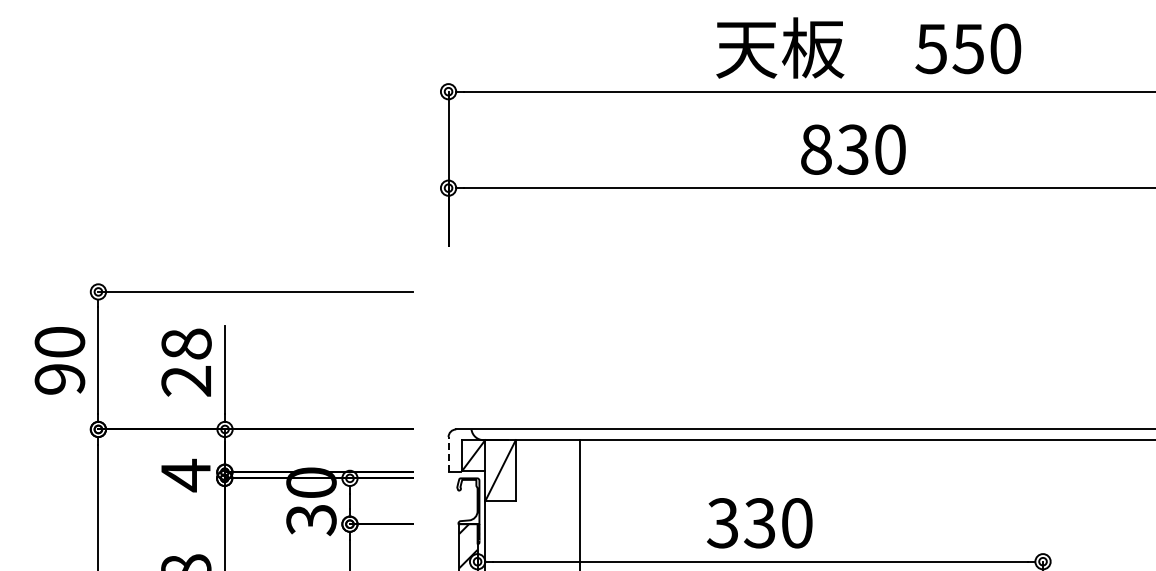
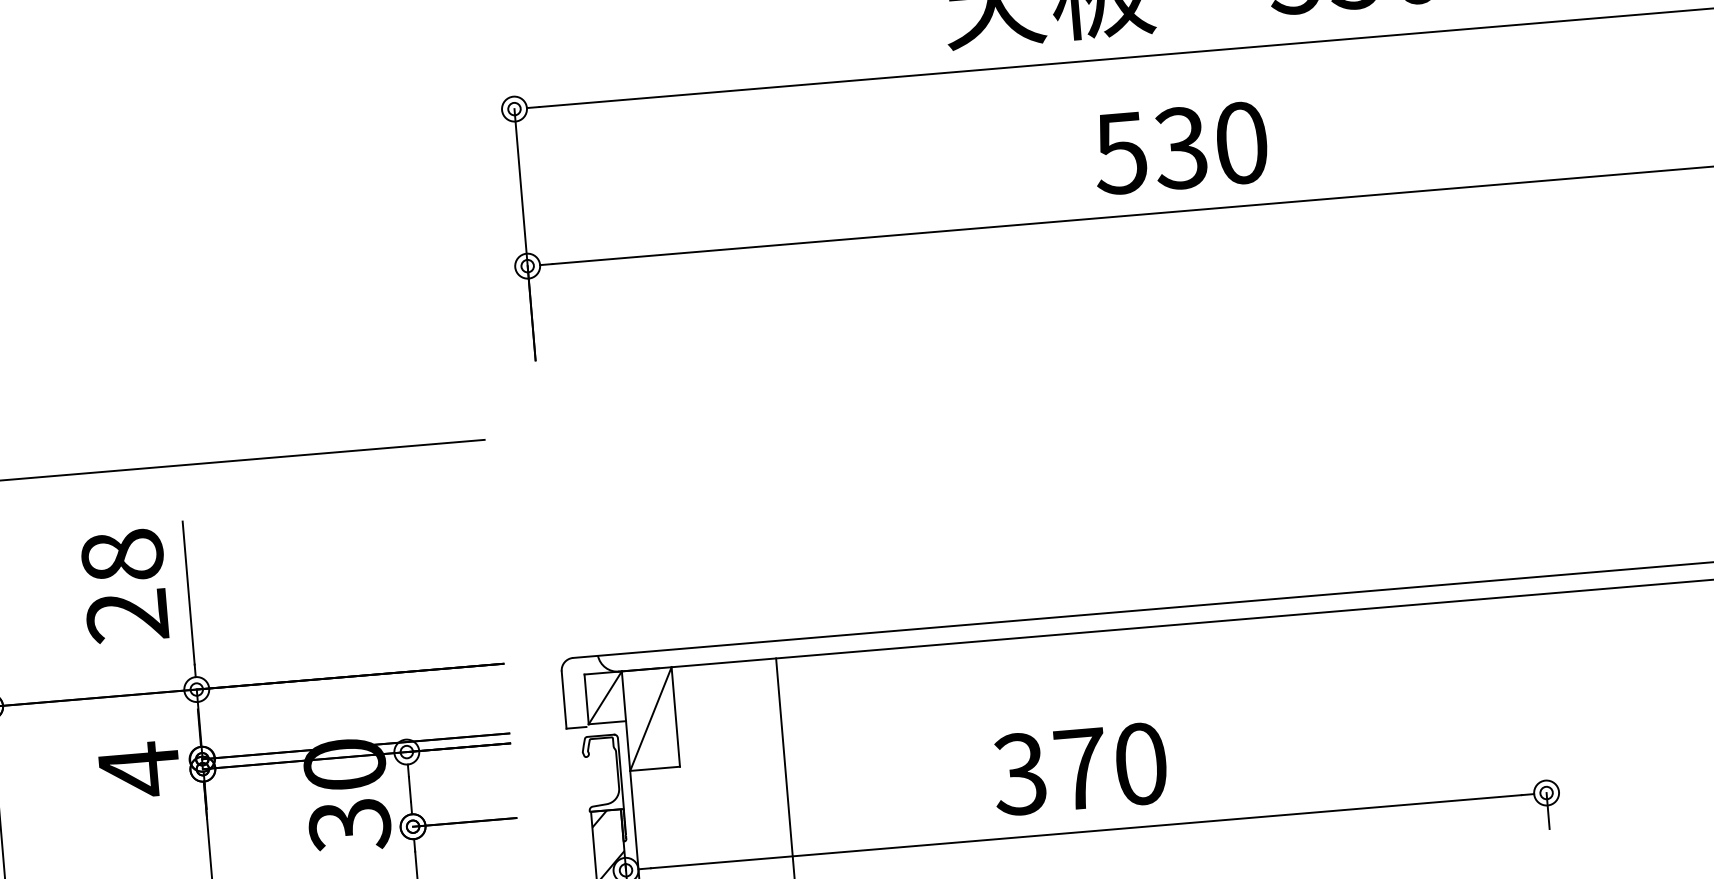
text: (815, 149) -> (1119, 153), 830 -> 530
line: (448, 454) -> (563, 699), dashed -> solid
text: (759, 523) -> (1079, 769), 330 -> 370

